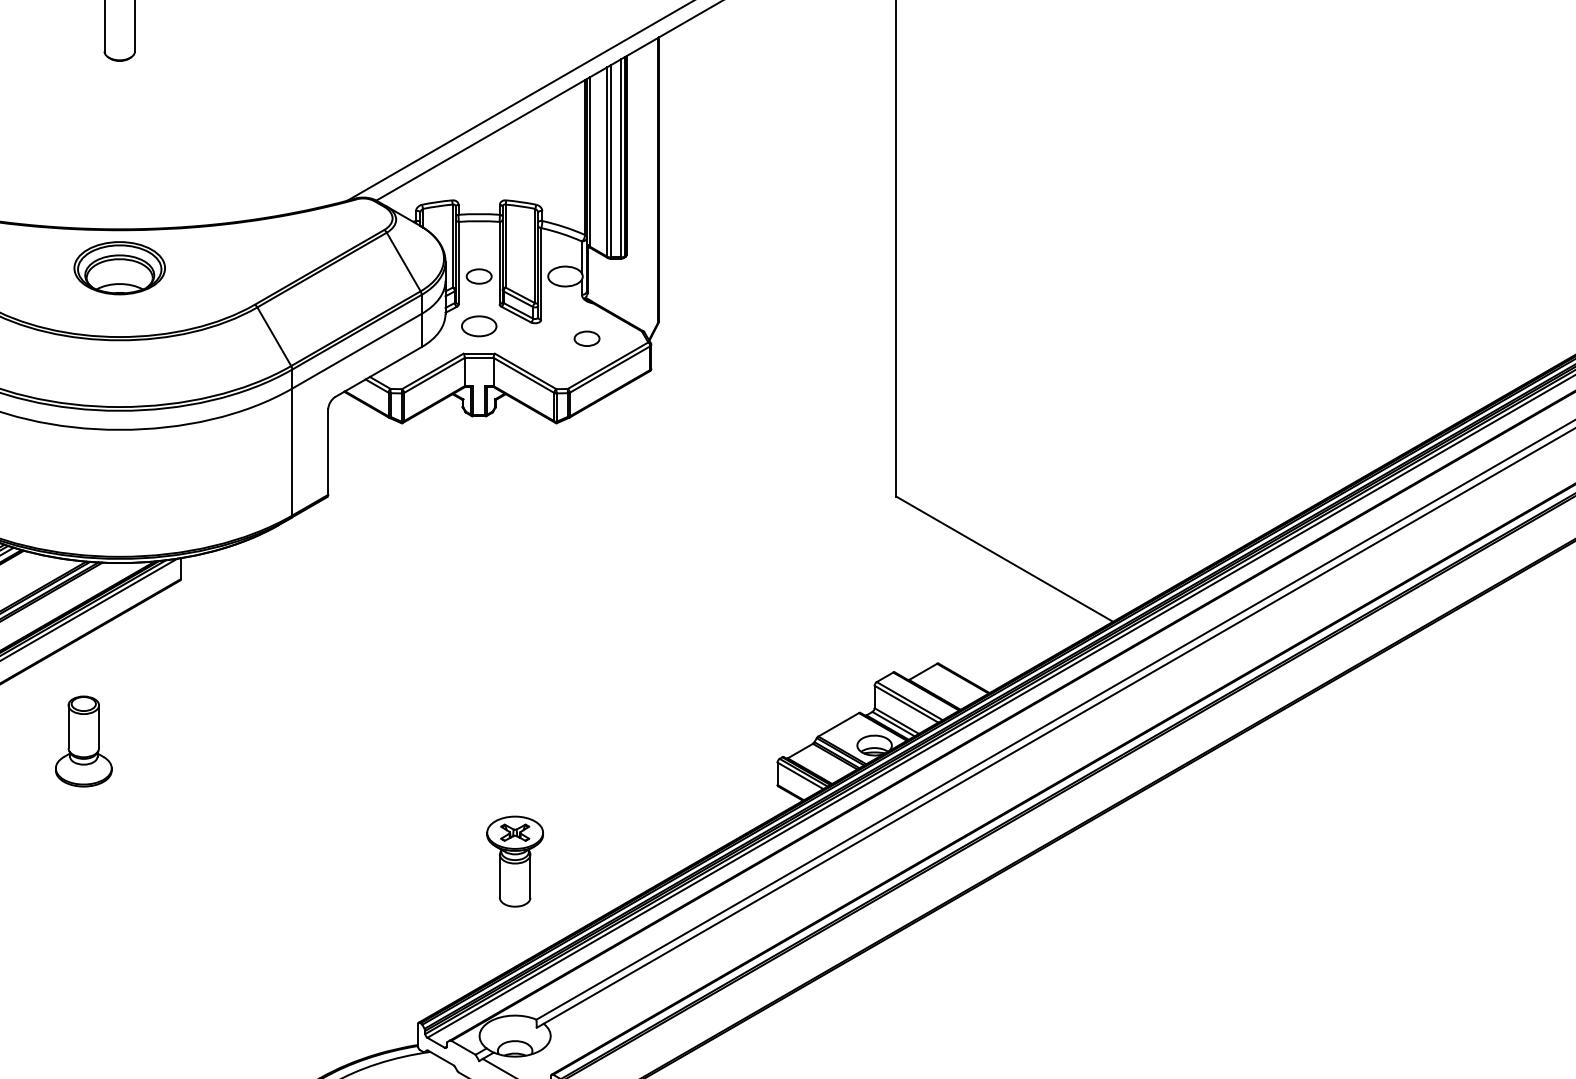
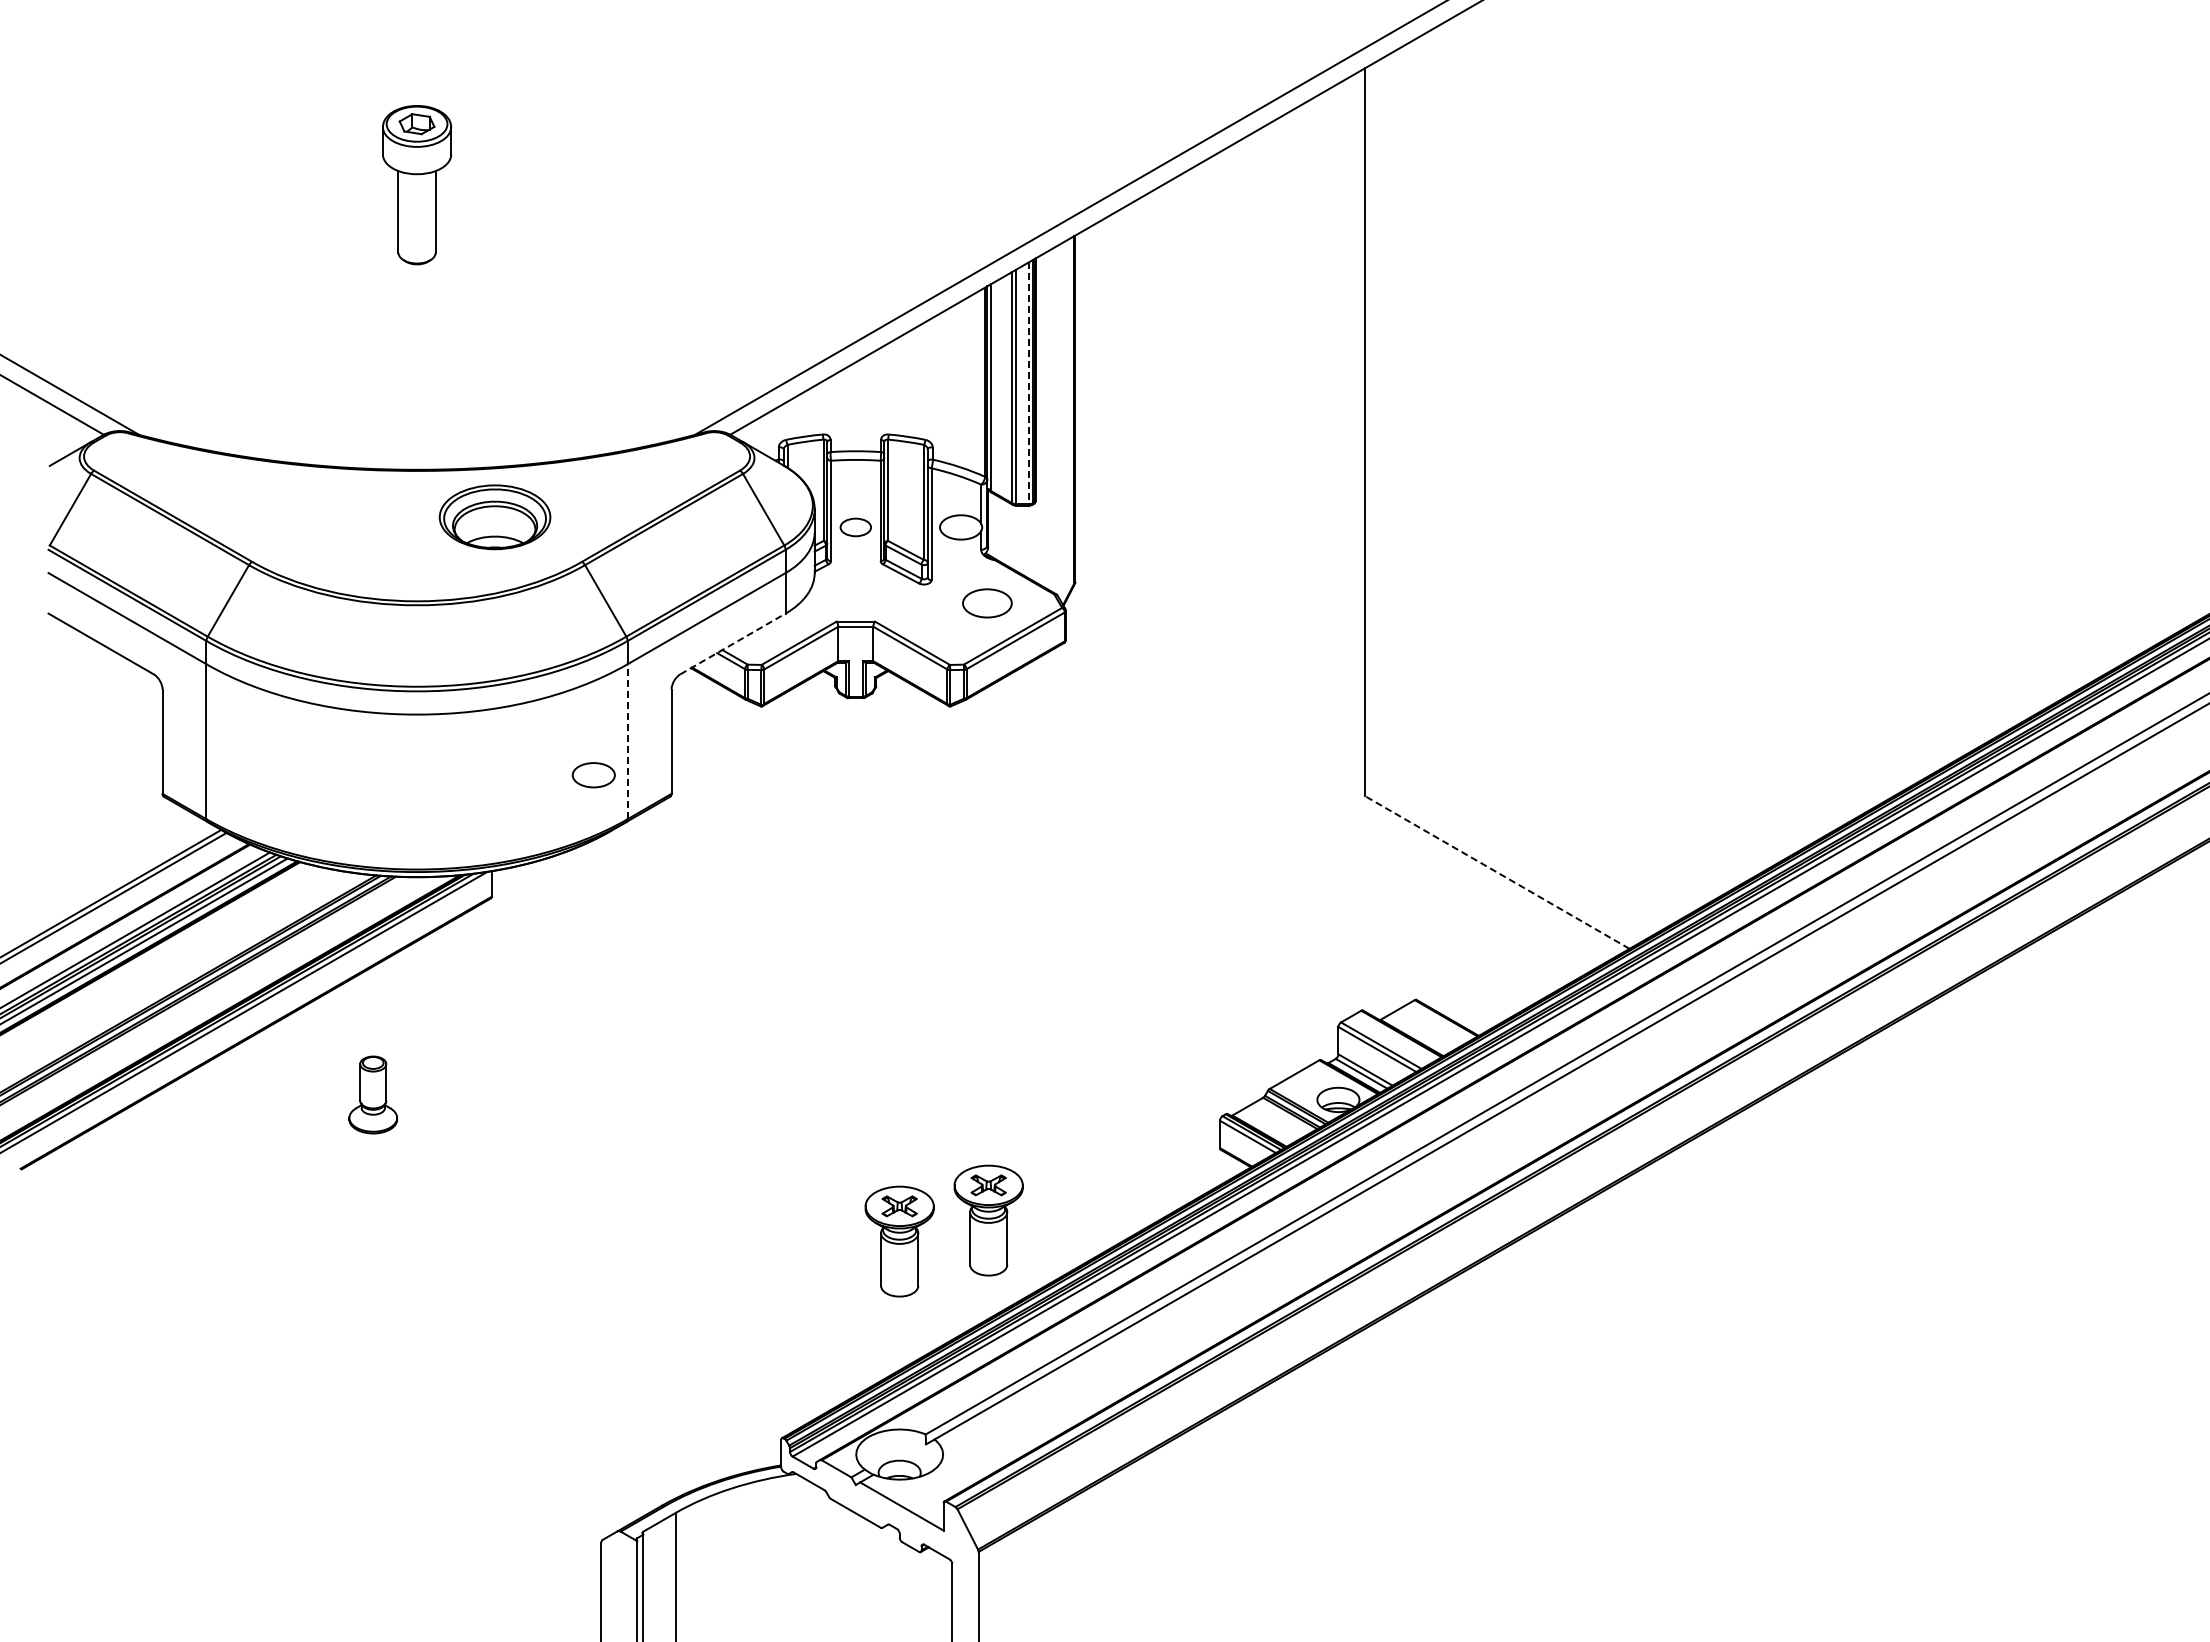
line: (620, 158) -> (1028, 383), solid -> dashed
part: (119, 268) -> (494, 517), moved
part: (478, 326) -> (593, 775), moved
part: (587, 338) -> (987, 603), size x1.6
line: (378, 371) -> (732, 643), solid -> dashed
line: (292, 451) -> (627, 741), solid -> dashed
line: (1004, 559) -> (1497, 872), solid -> dashed
part: (84, 741) -> (373, 1094), size x0.7
part: (587, 844) -> (988, 1220), added

